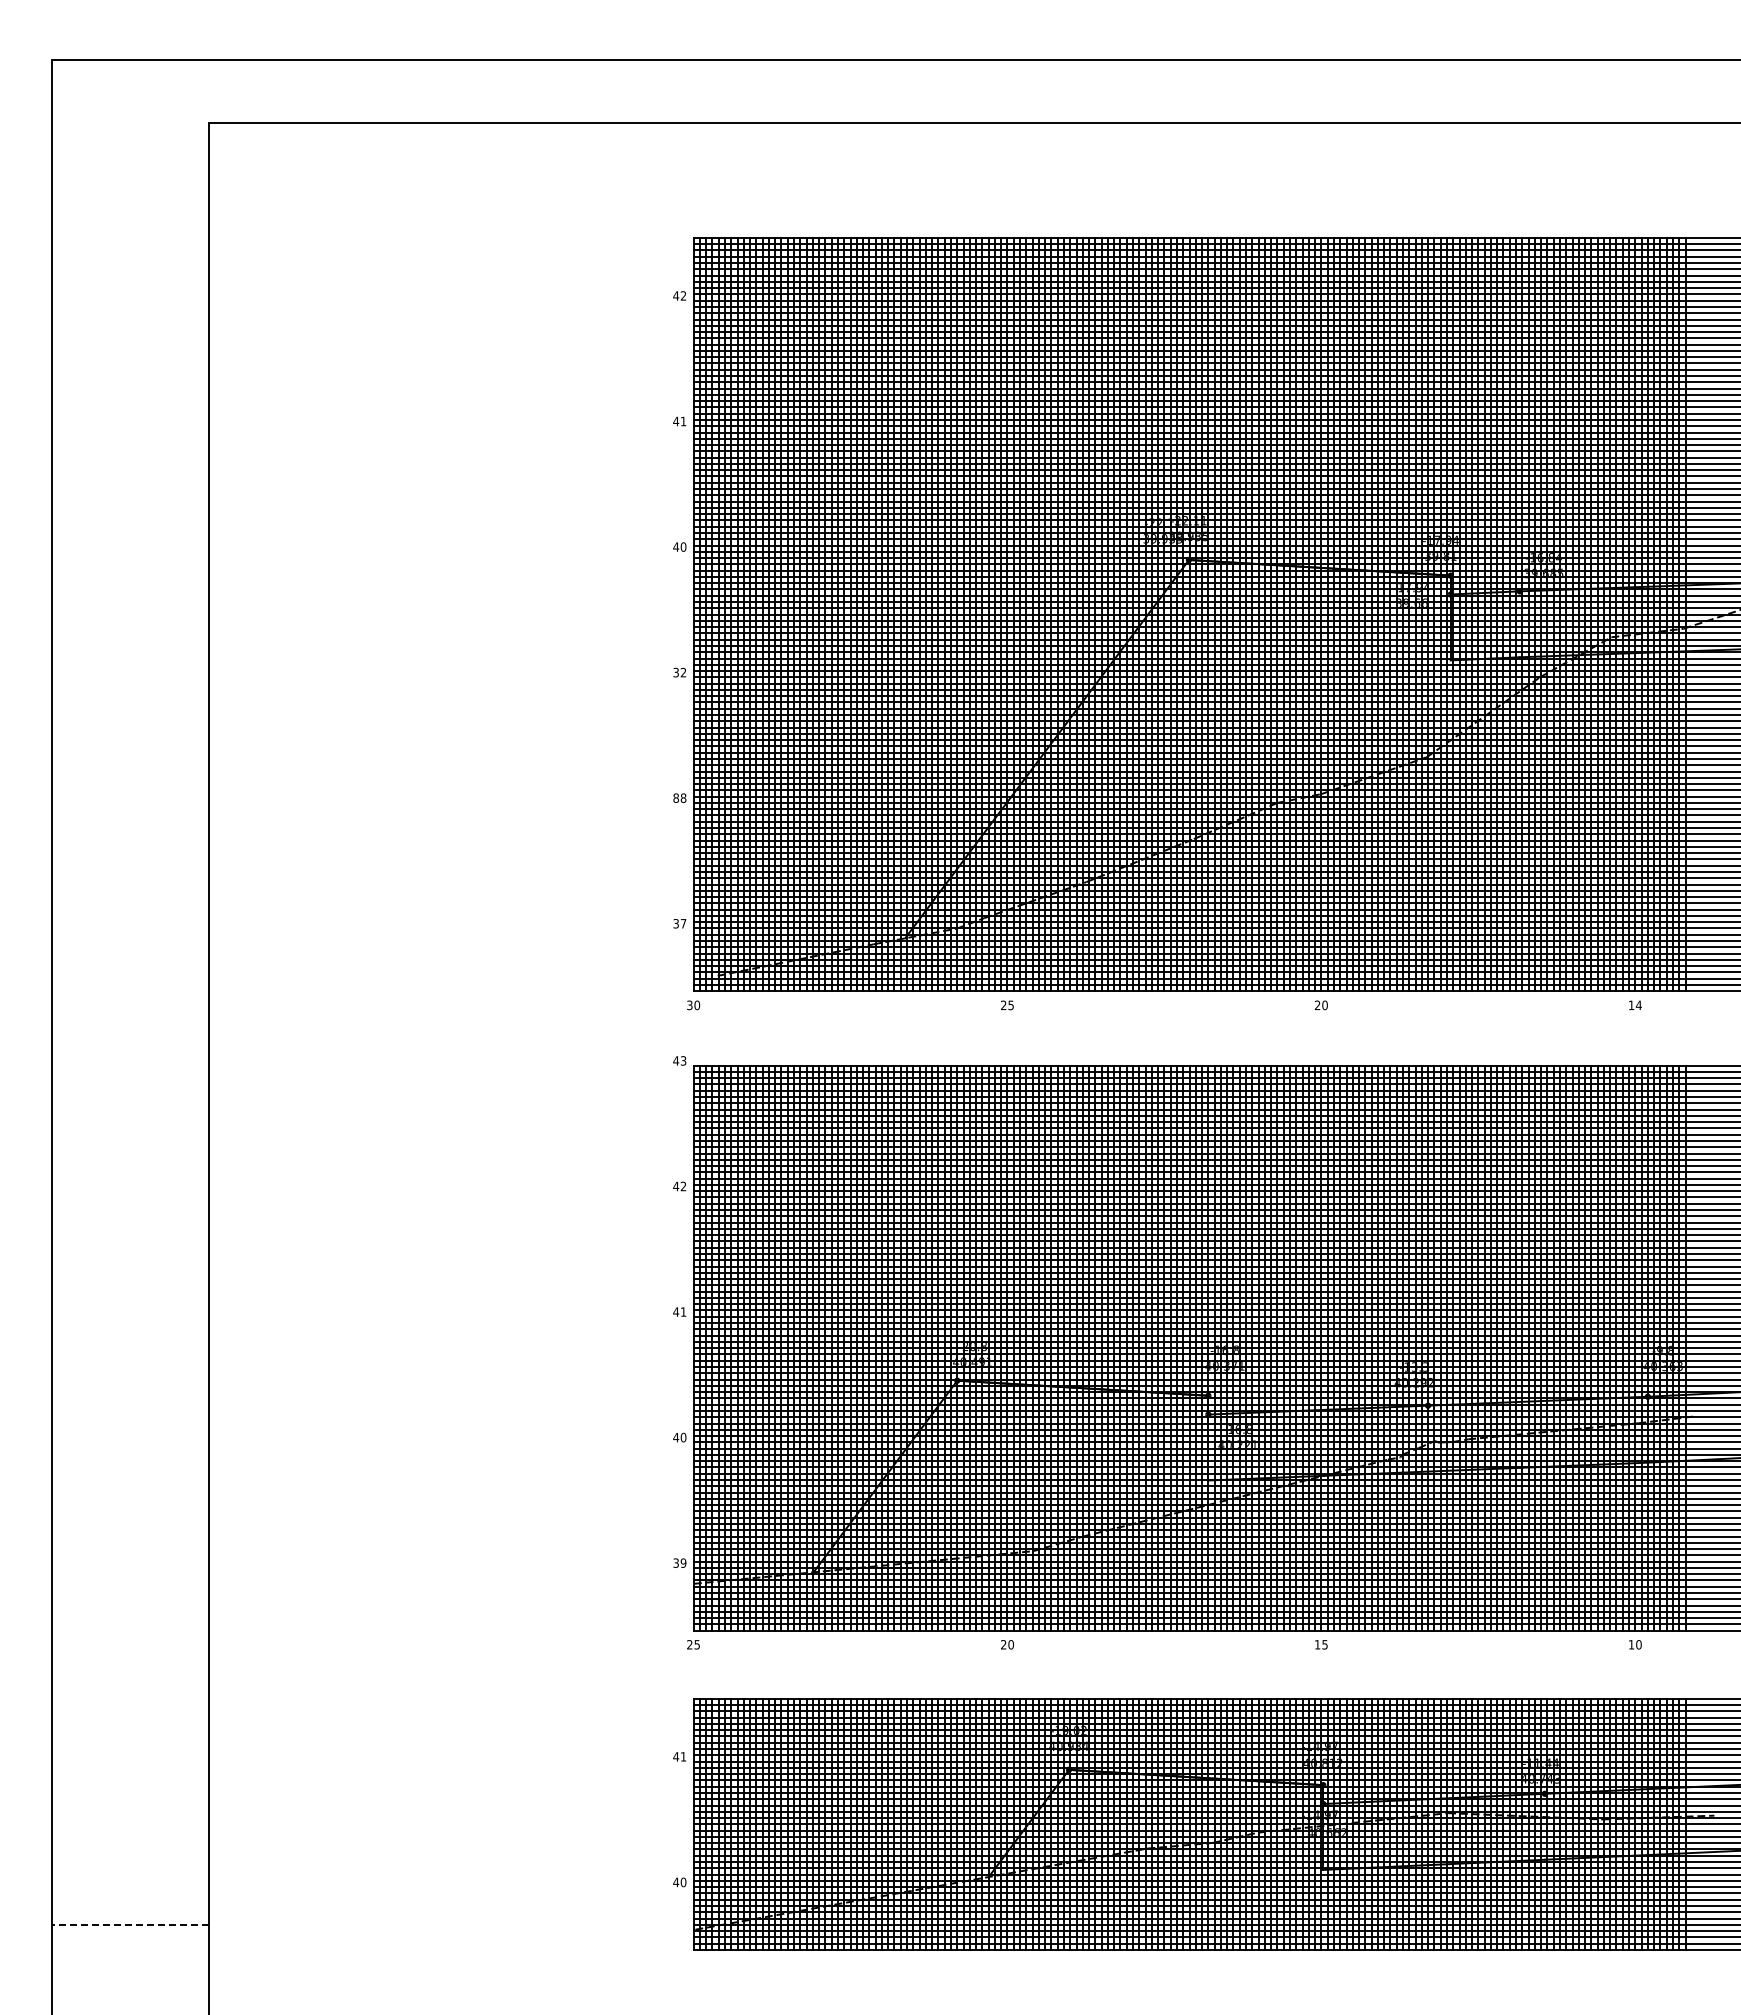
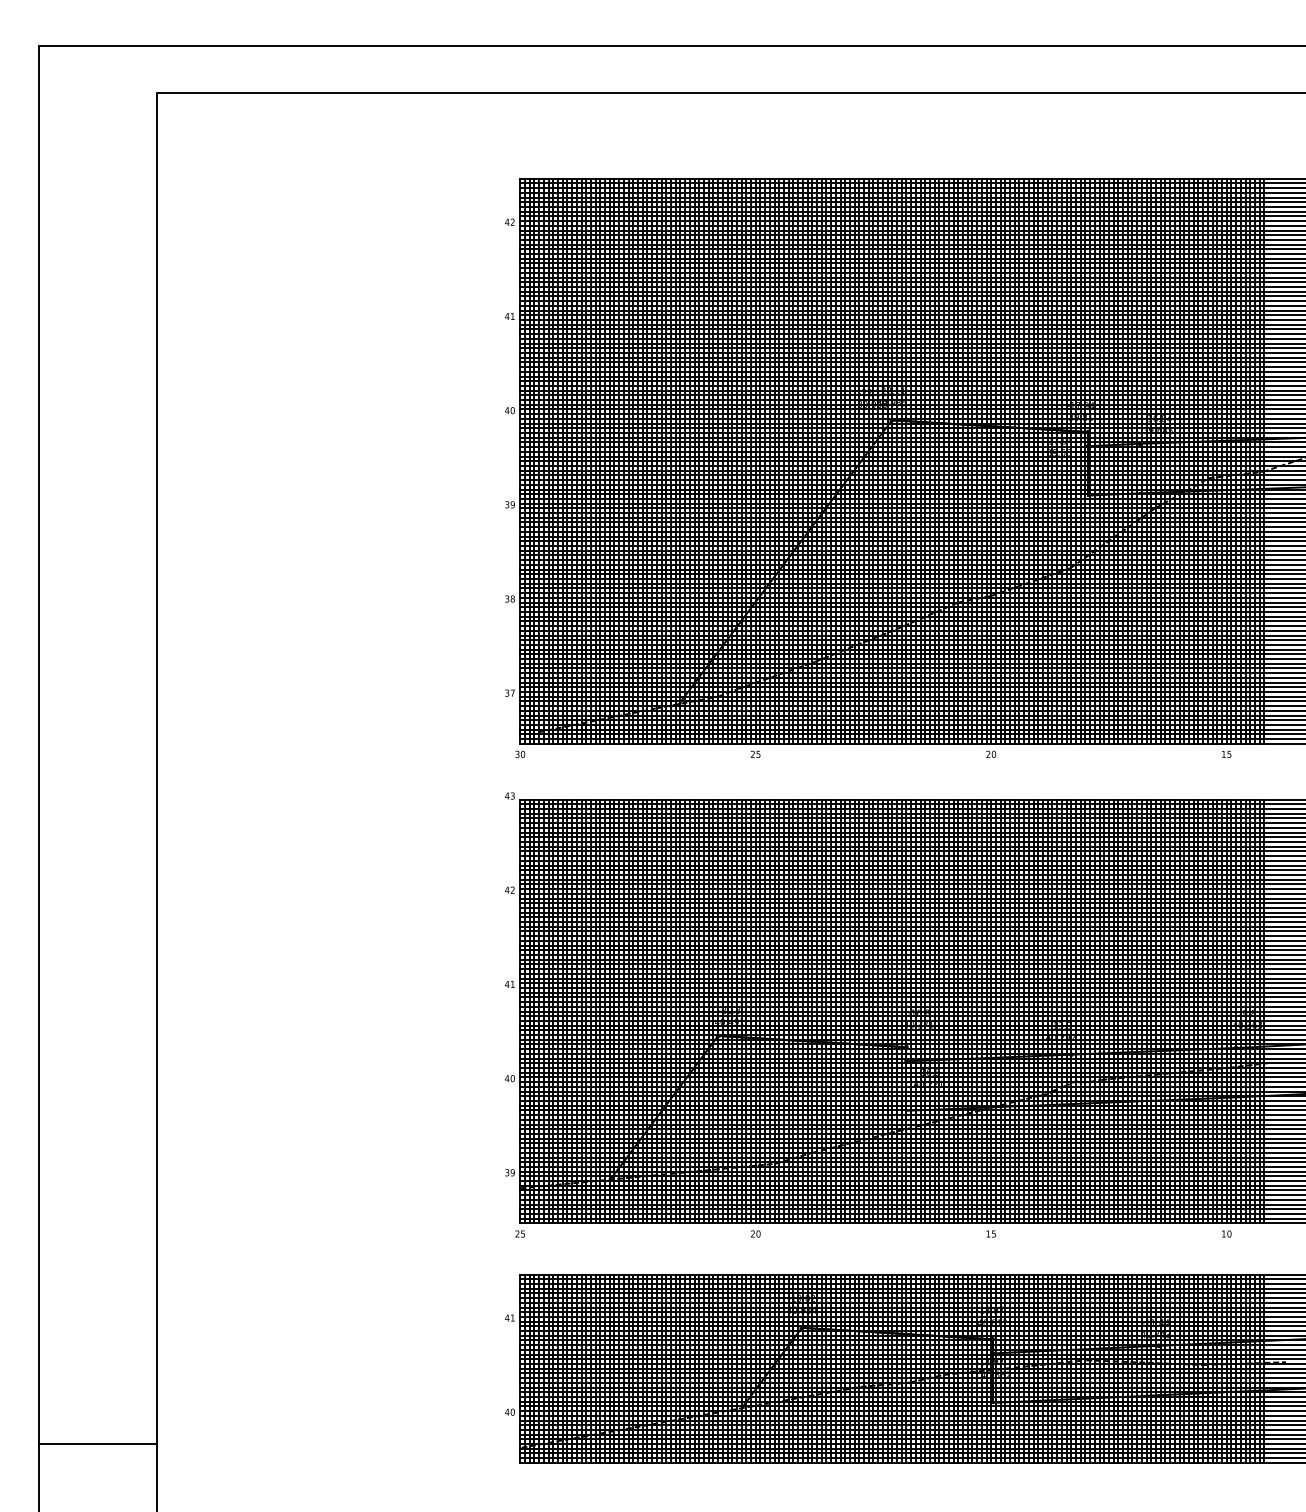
text: (683, 672) -> (512, 504), 32 -> 39
text: (675, 797) -> (506, 598), 88 -> 38
text: (1638, 1005) -> (1229, 754), 14 -> 15
line: (130, 1924) -> (97, 1443), dashed -> solid

